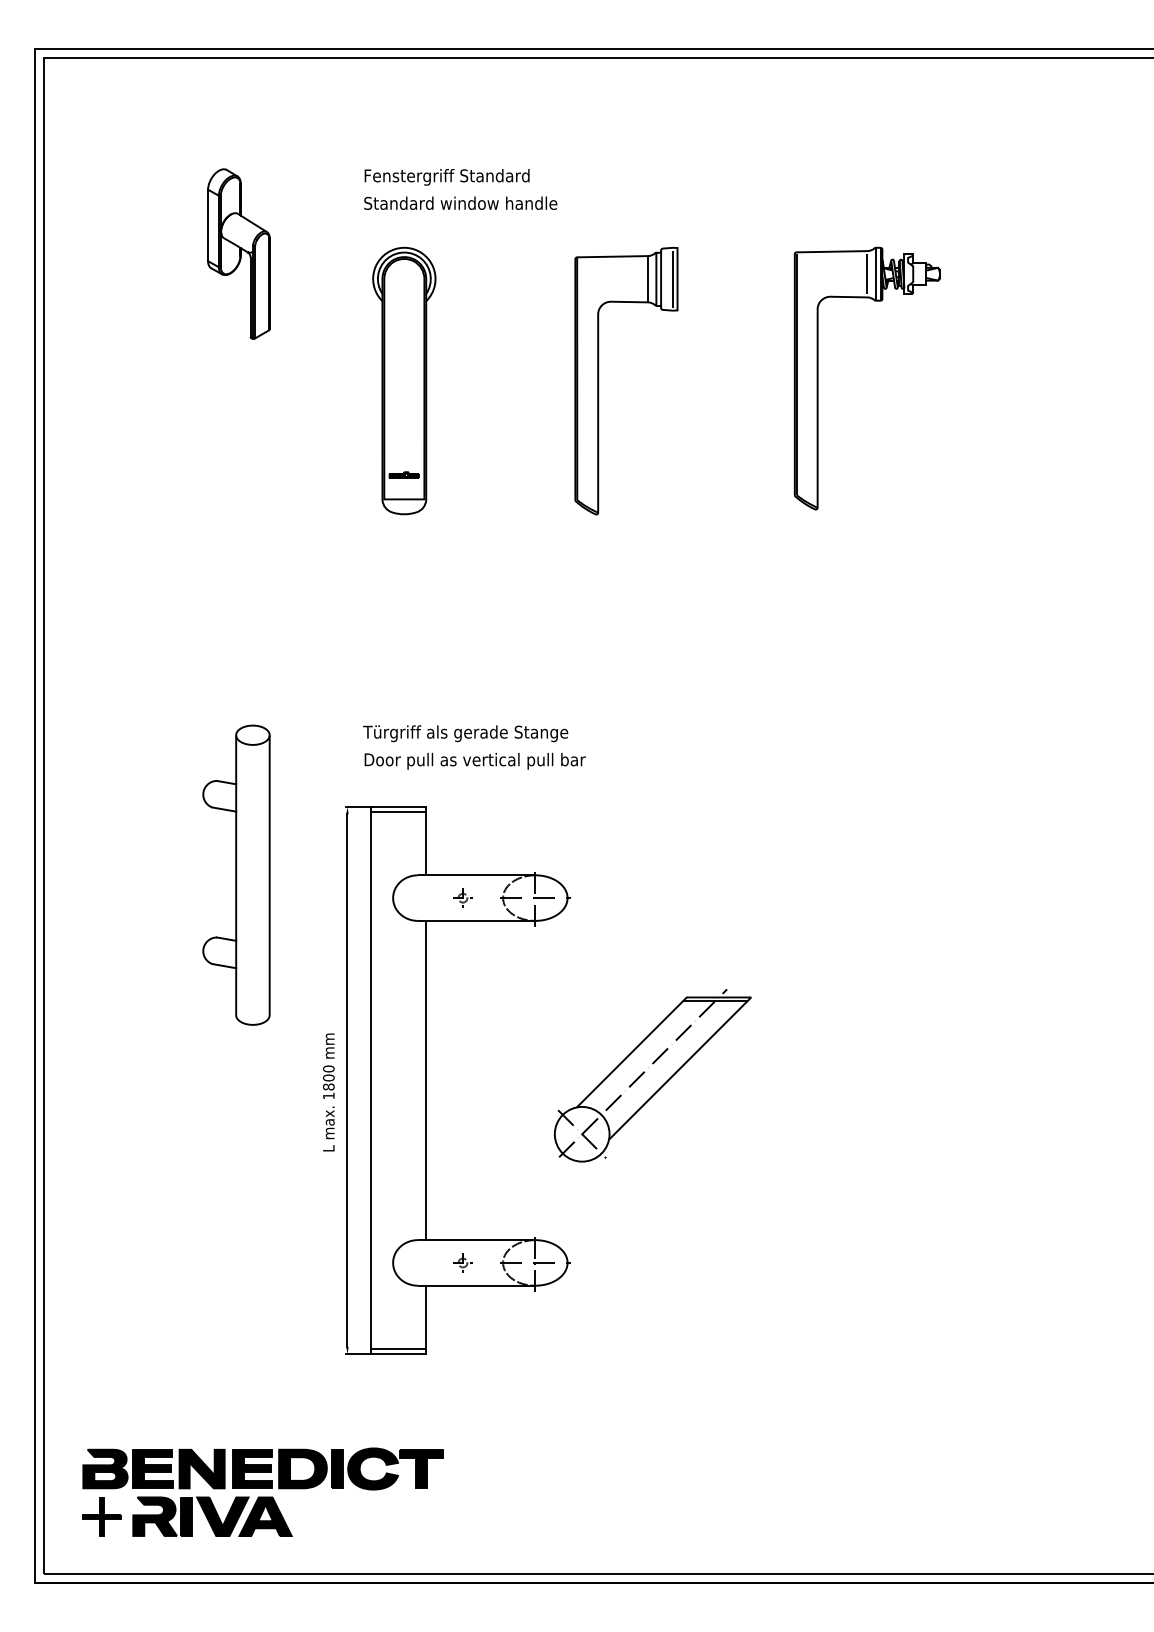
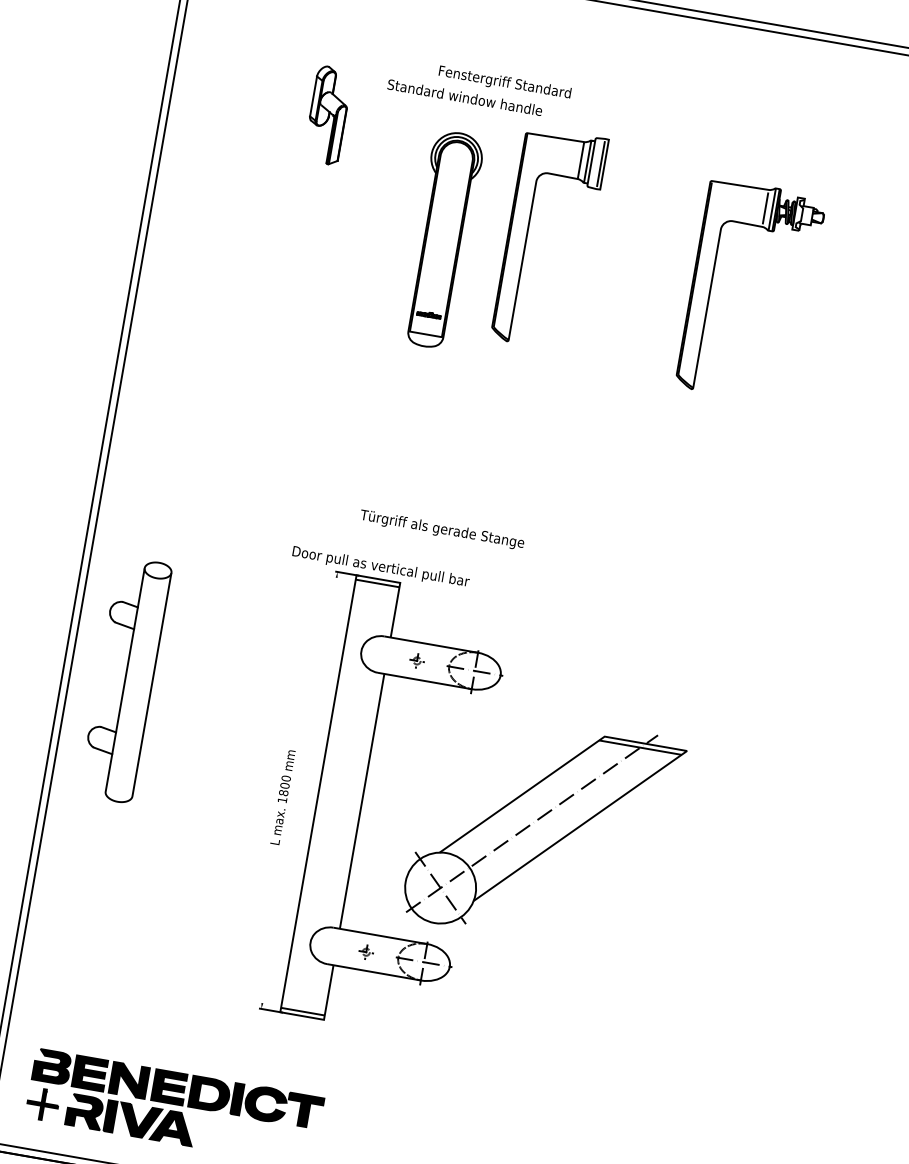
text: (460, 202) -> (465, 96), moved
part: (238, 253) -> (327, 114), size x0.7
part: (818, 378) -> (711, 284), moved
part: (599, 380) -> (528, 234), moved
text: (474, 761) -> (380, 567), moved
part: (236, 874) -> (125, 679), moved
part: (652, 1075) -> (543, 828), size x1.6
line: (347, 1080) -> (299, 790), removed

